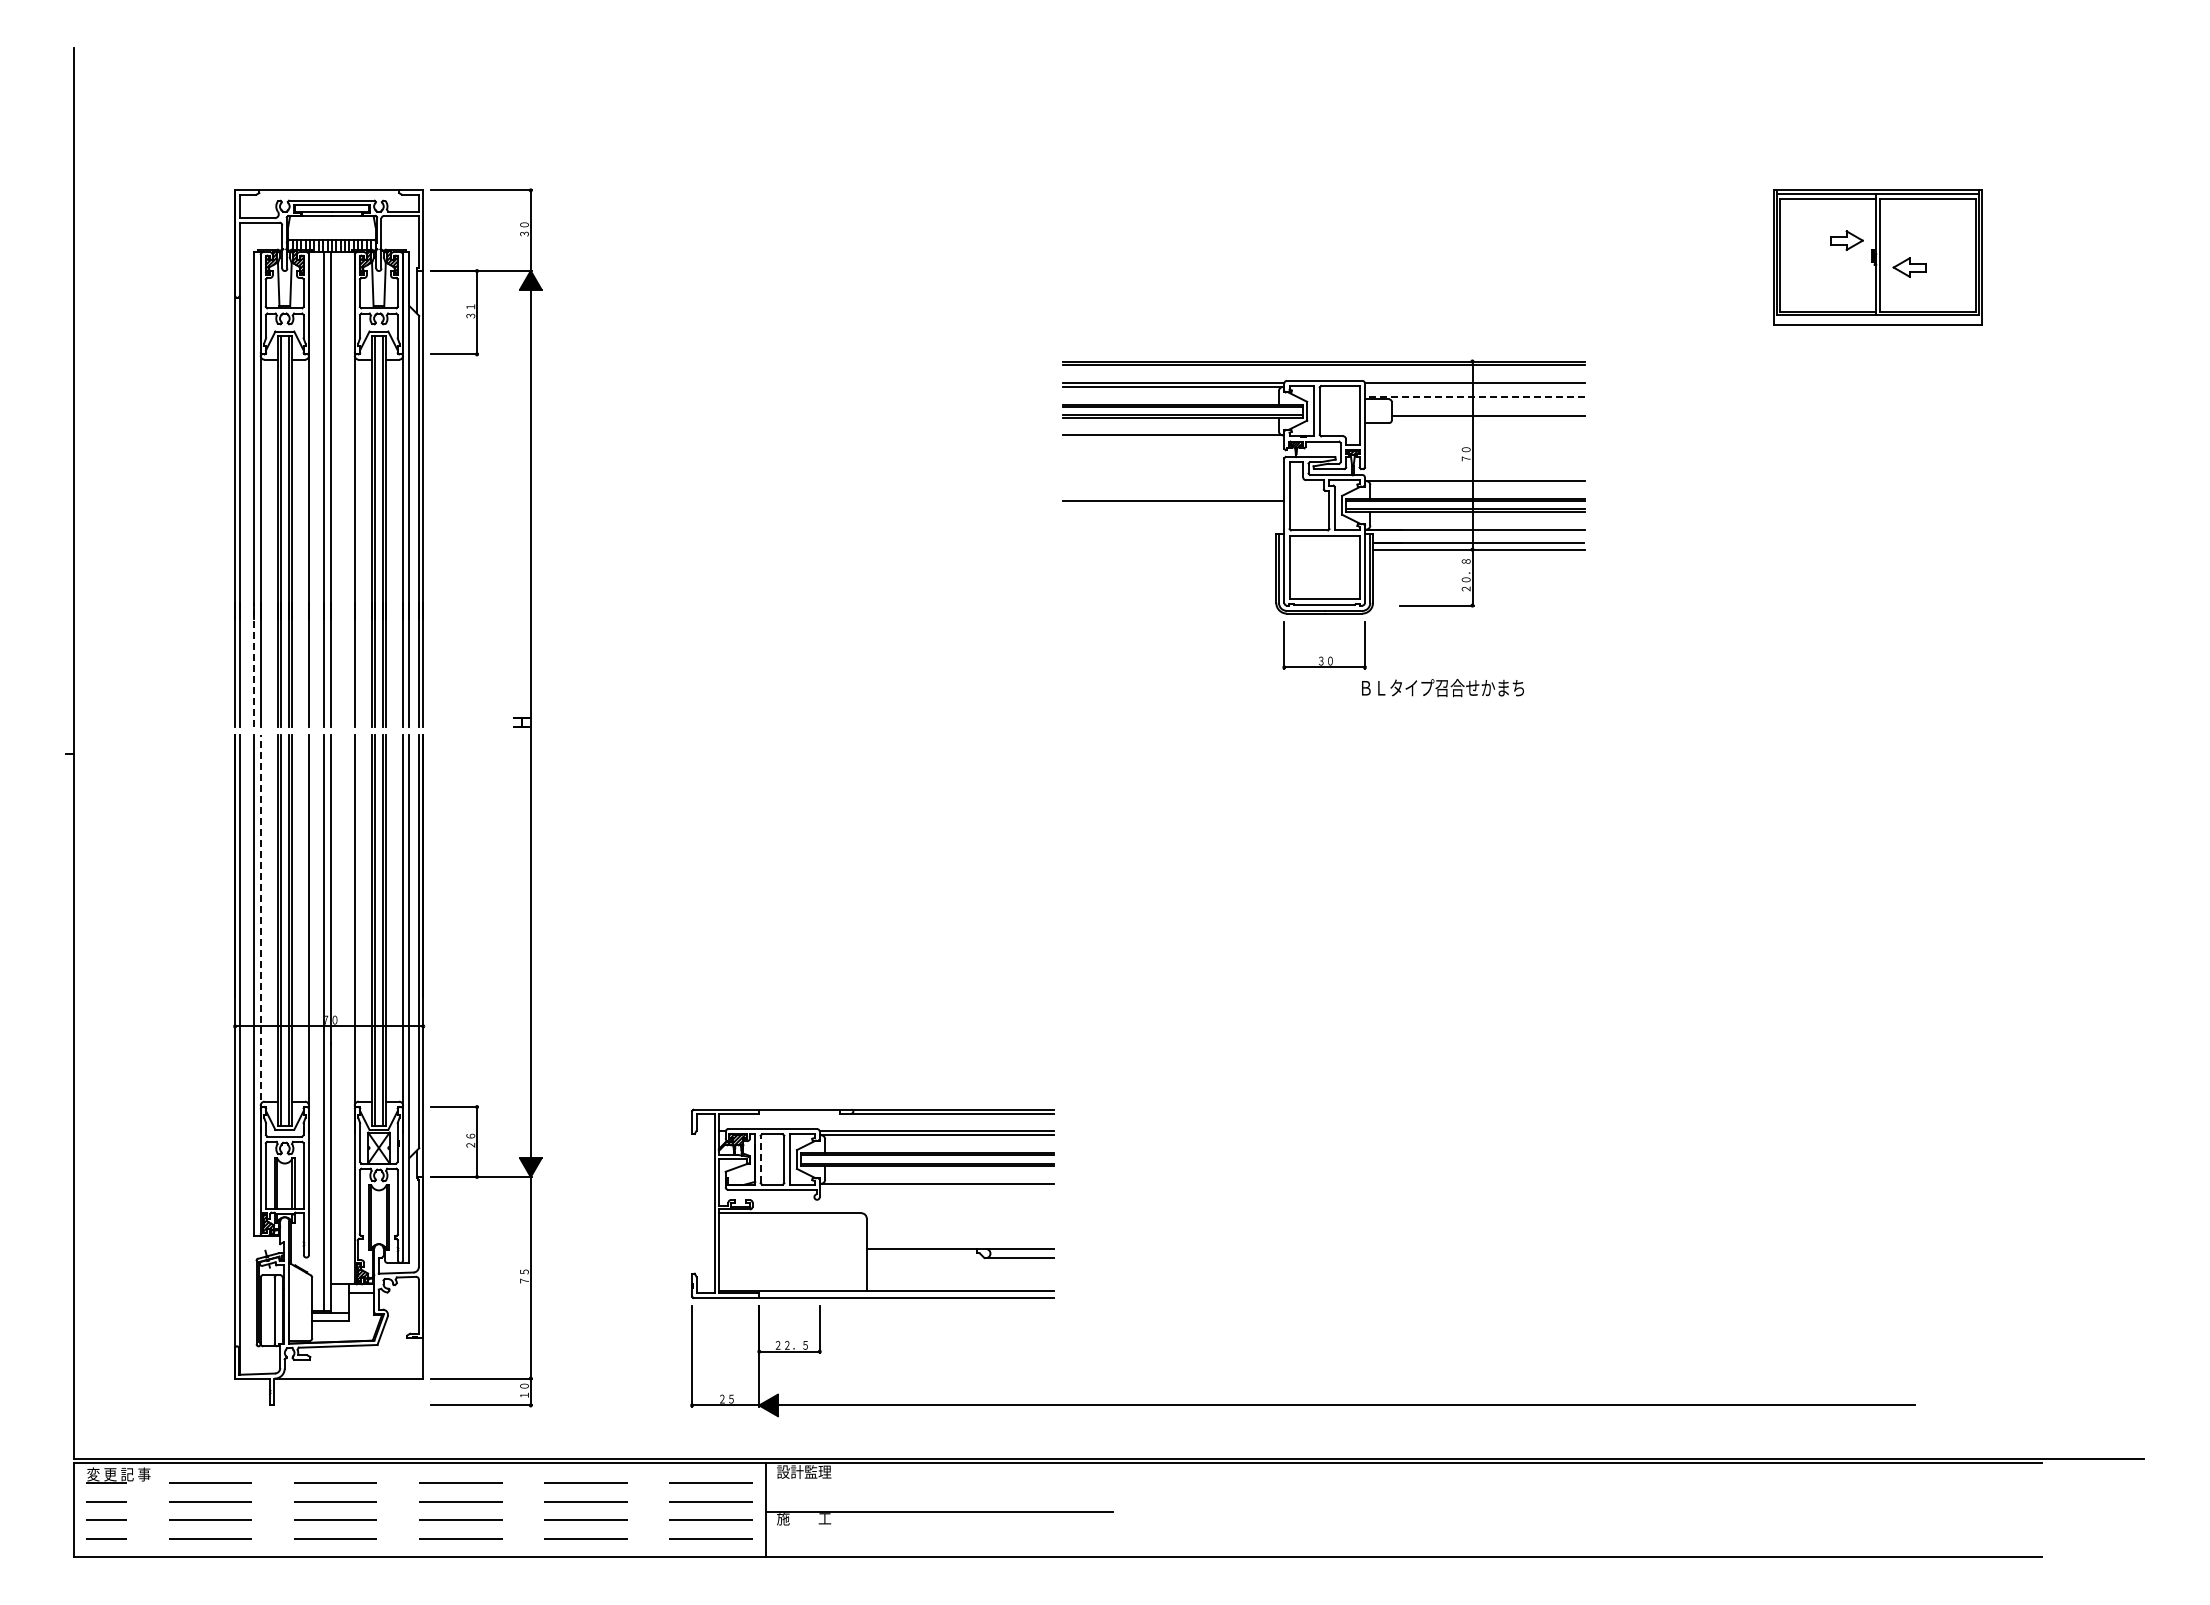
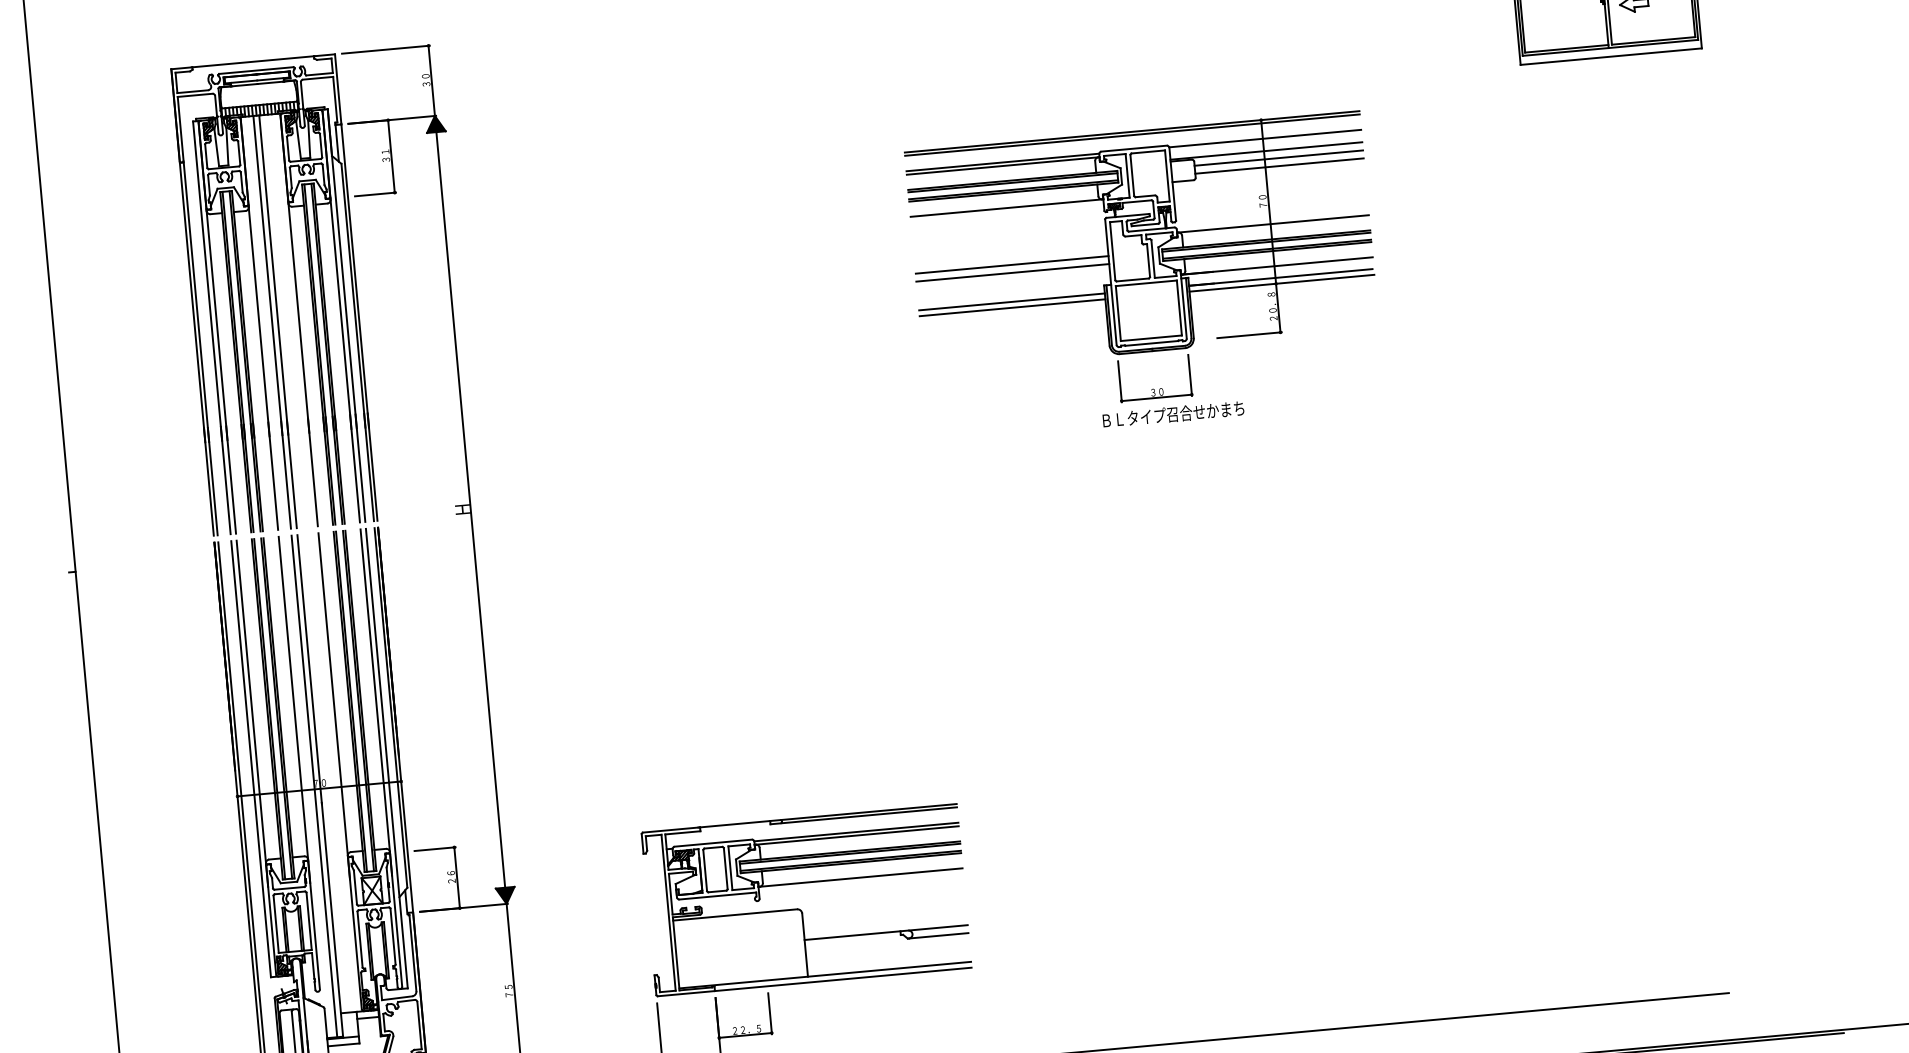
line: (1474, 397) -> (1265, 151), dashed -> solid
line: (1488, 406) -> (1278, 157), added
line: (1173, 509) -> (1012, 272), added
line: (1169, 542) -> (1011, 301), added
line: (1169, 549) -> (1012, 307), added
line: (254, 665) -> (225, 480), dashed -> solid
text: (1442, 688) -> (1173, 414), moved
line: (260, 933) -> (252, 713), dashed -> solid
line: (760, 1159) -> (705, 870), dashed -> solid

